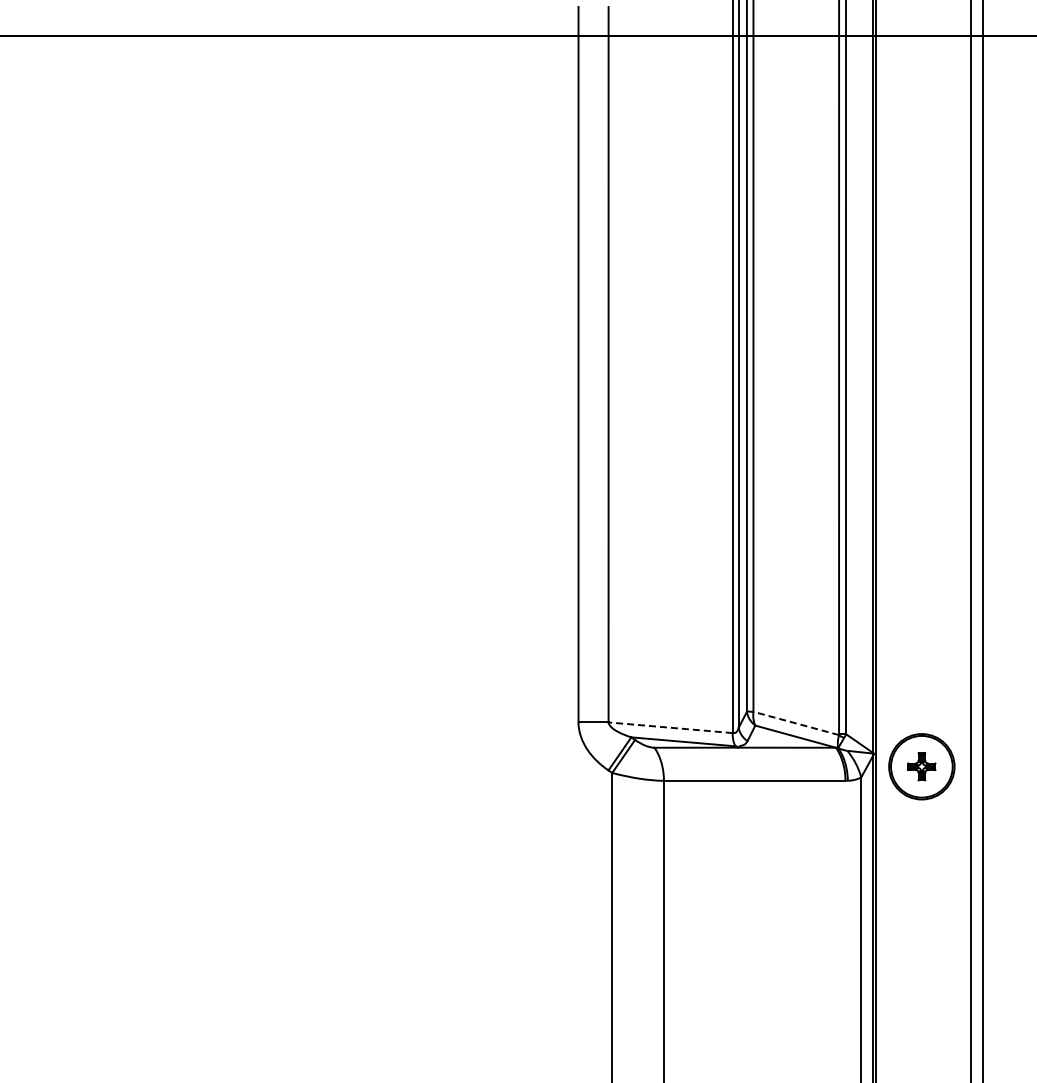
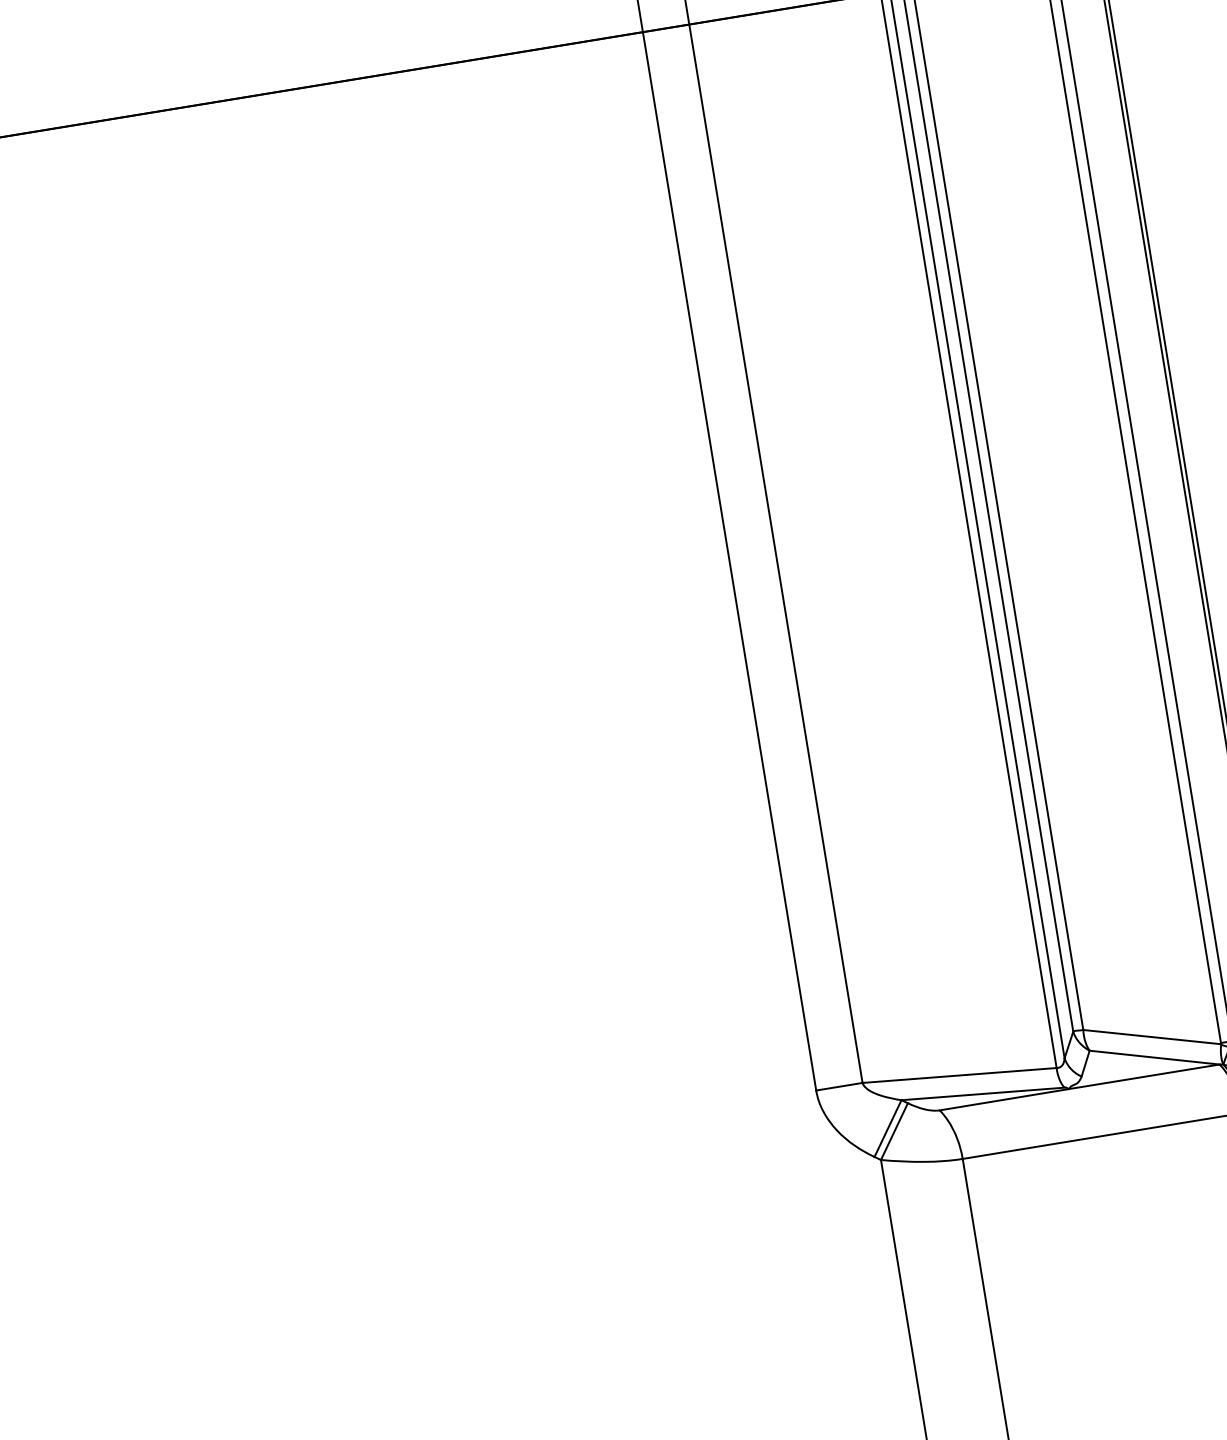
line: (795, 723) -> (1151, 1037), dashed -> solid
line: (670, 727) -> (959, 1075), dashed -> solid

